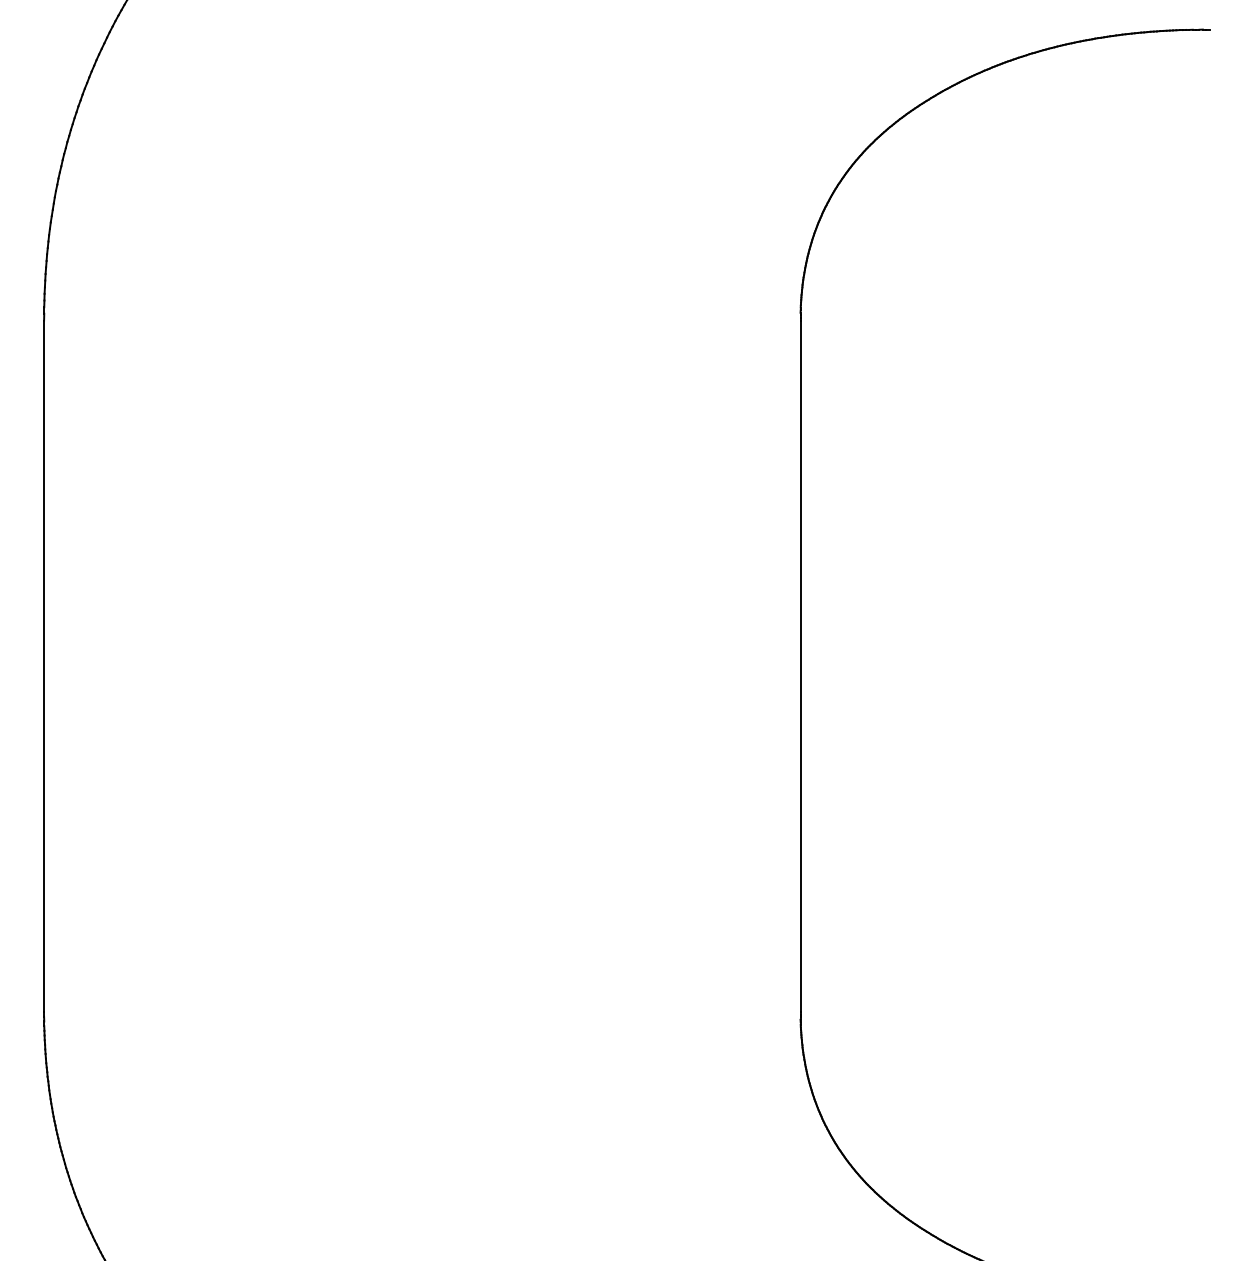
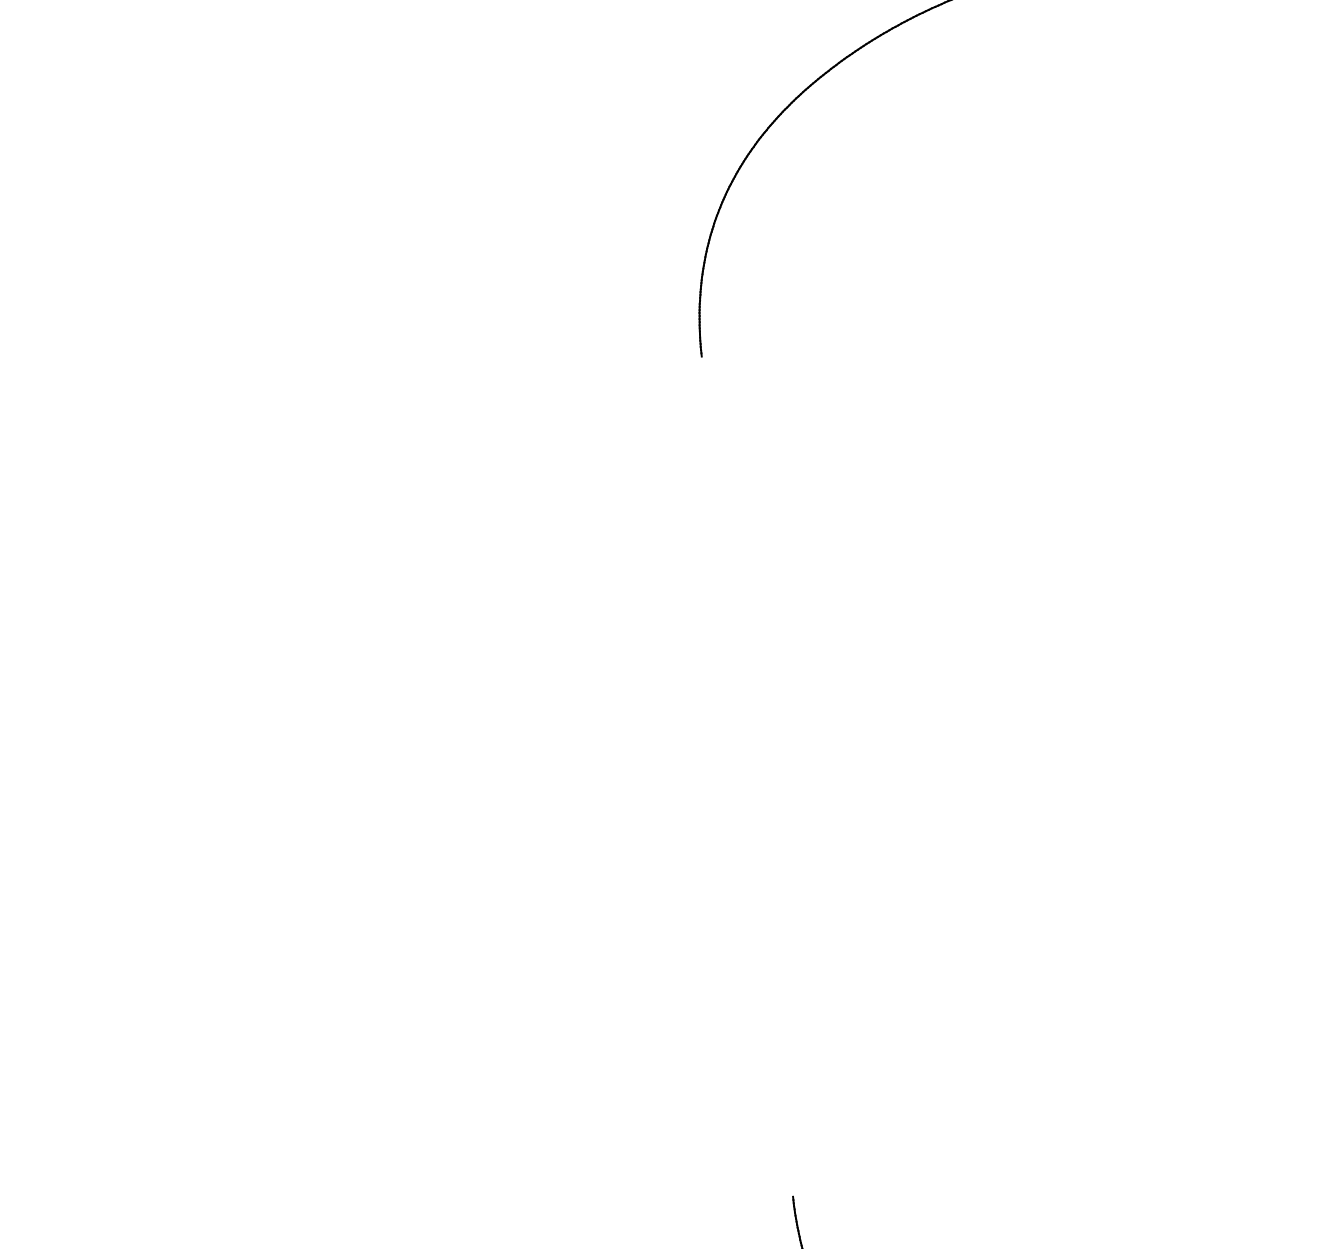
line: (800, 665) -> (747, 775), removed

